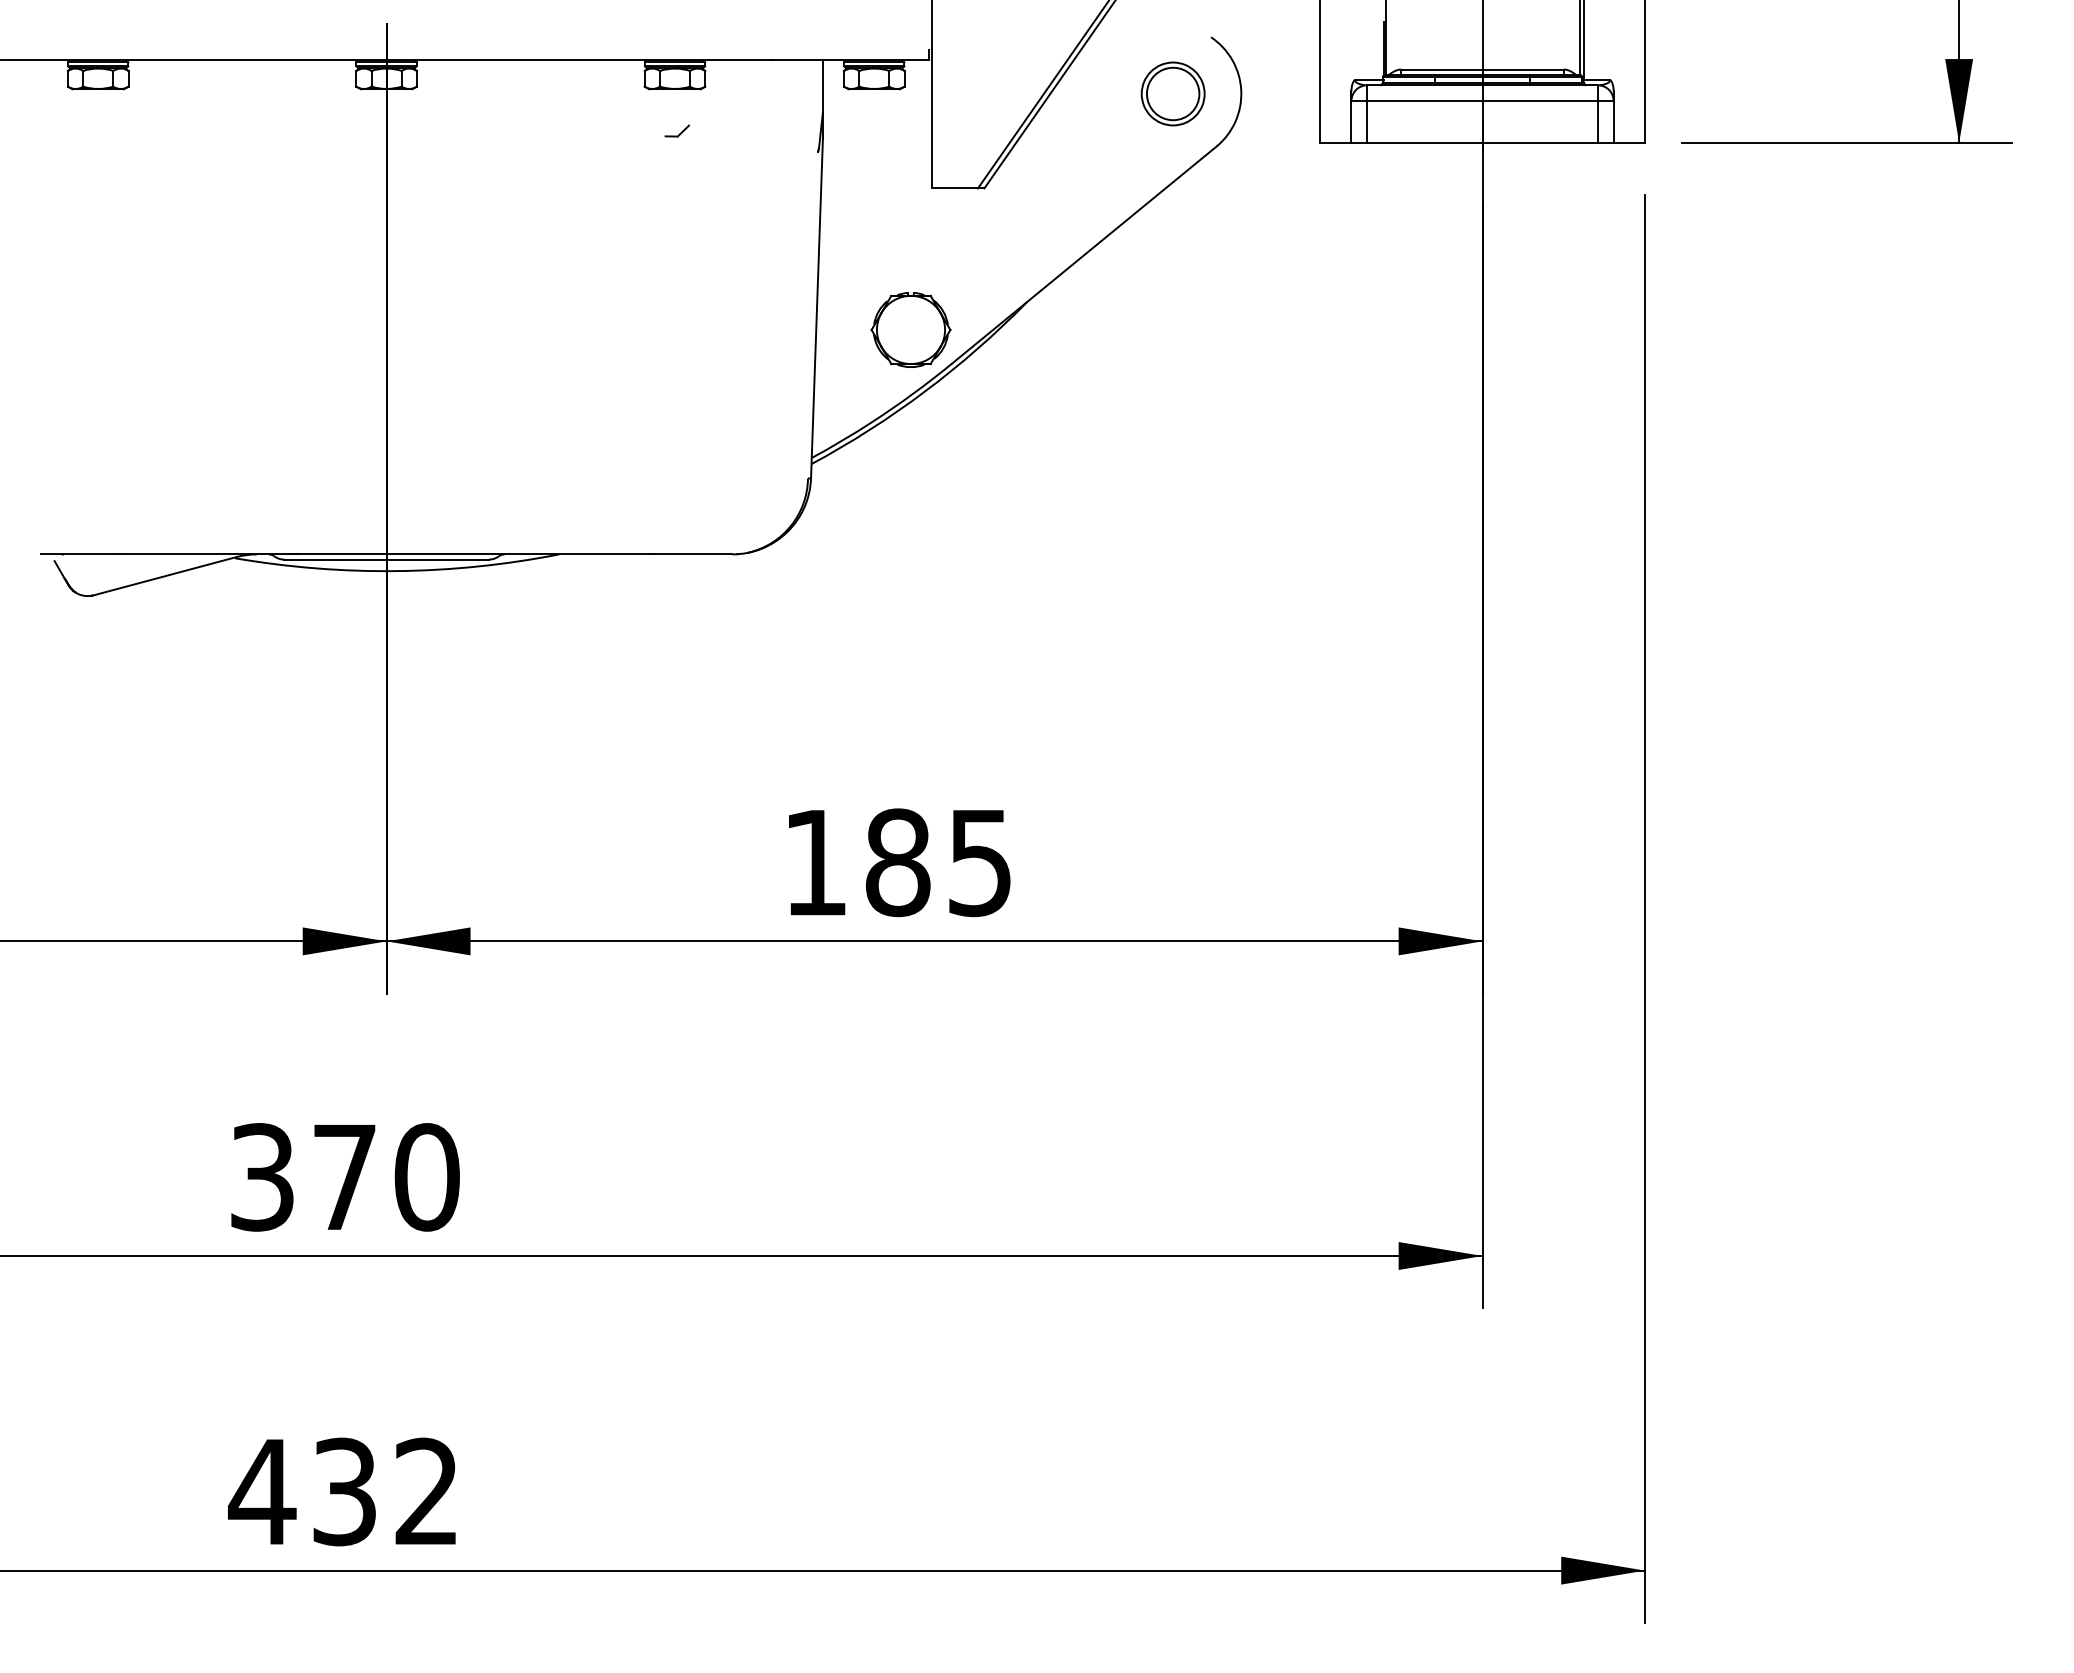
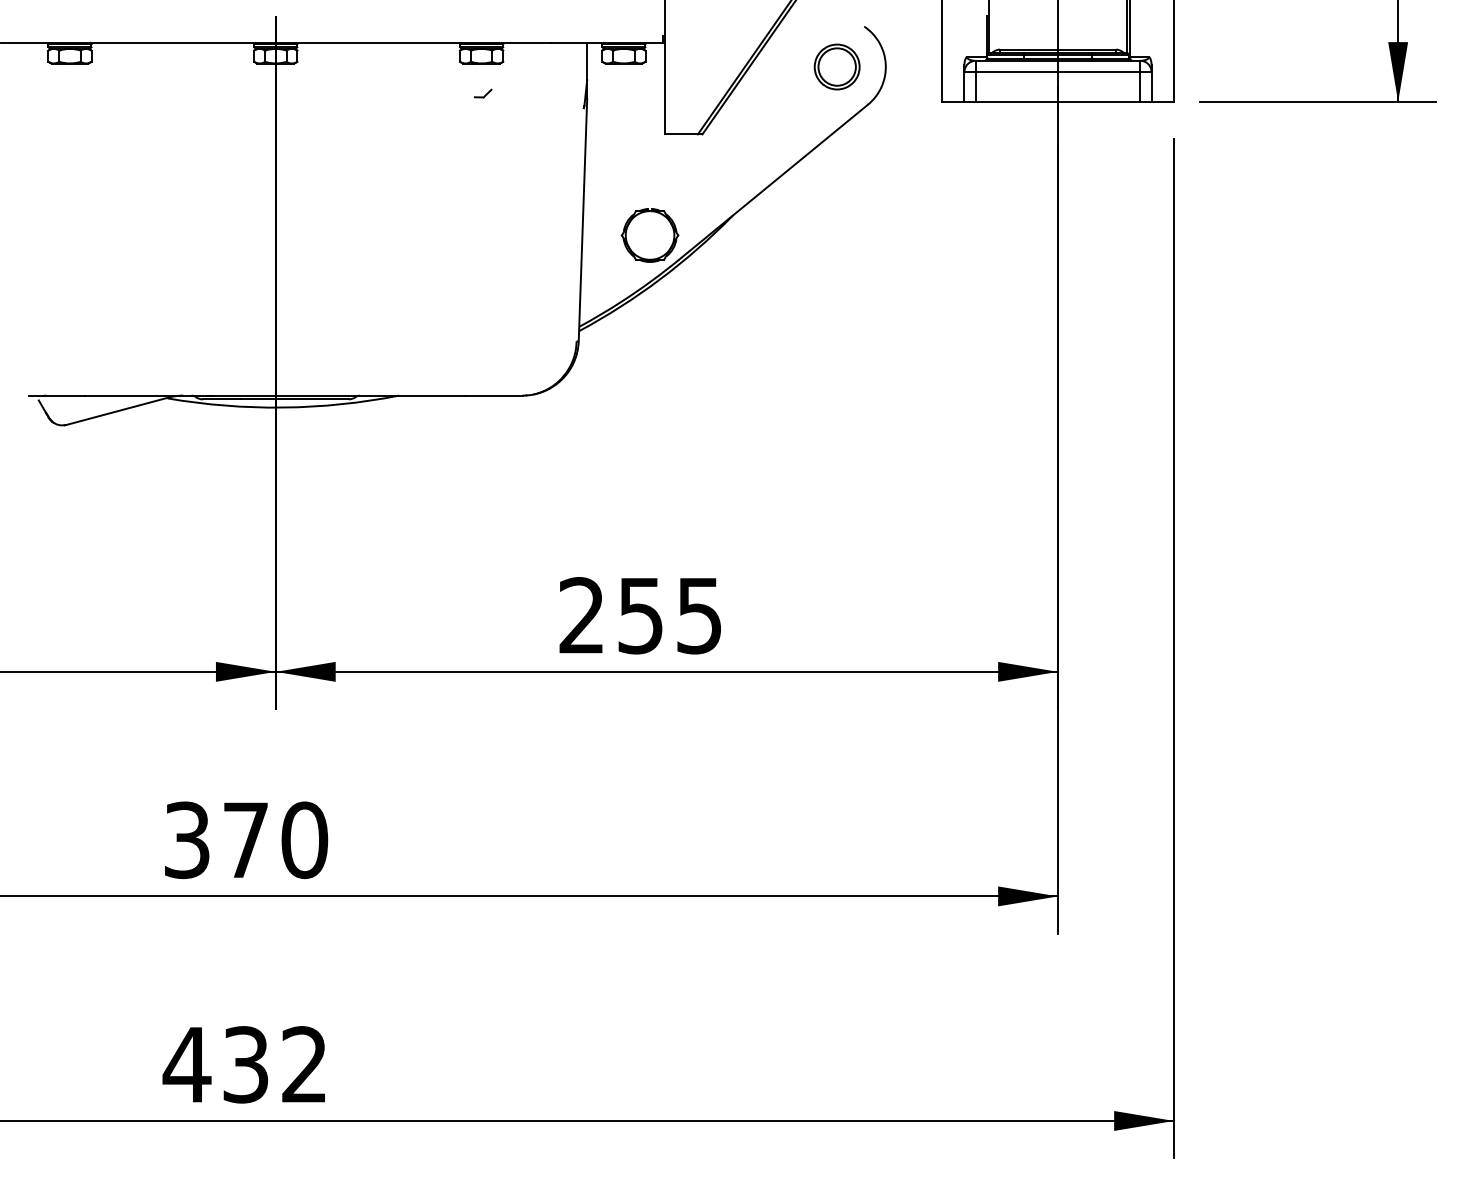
text: (856, 862) -> (611, 615), 185 -> 255

